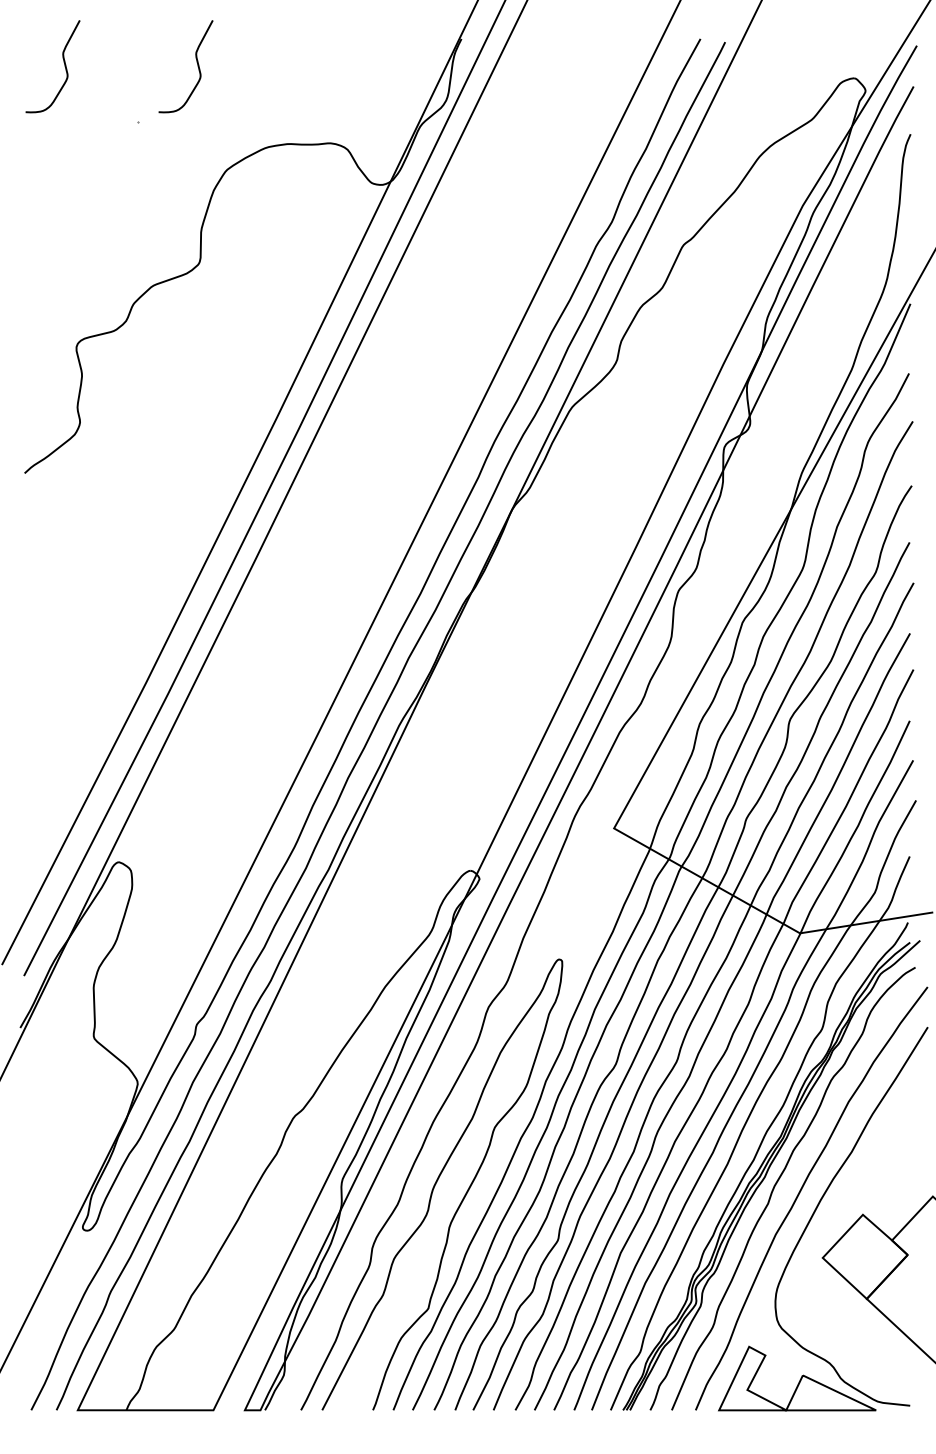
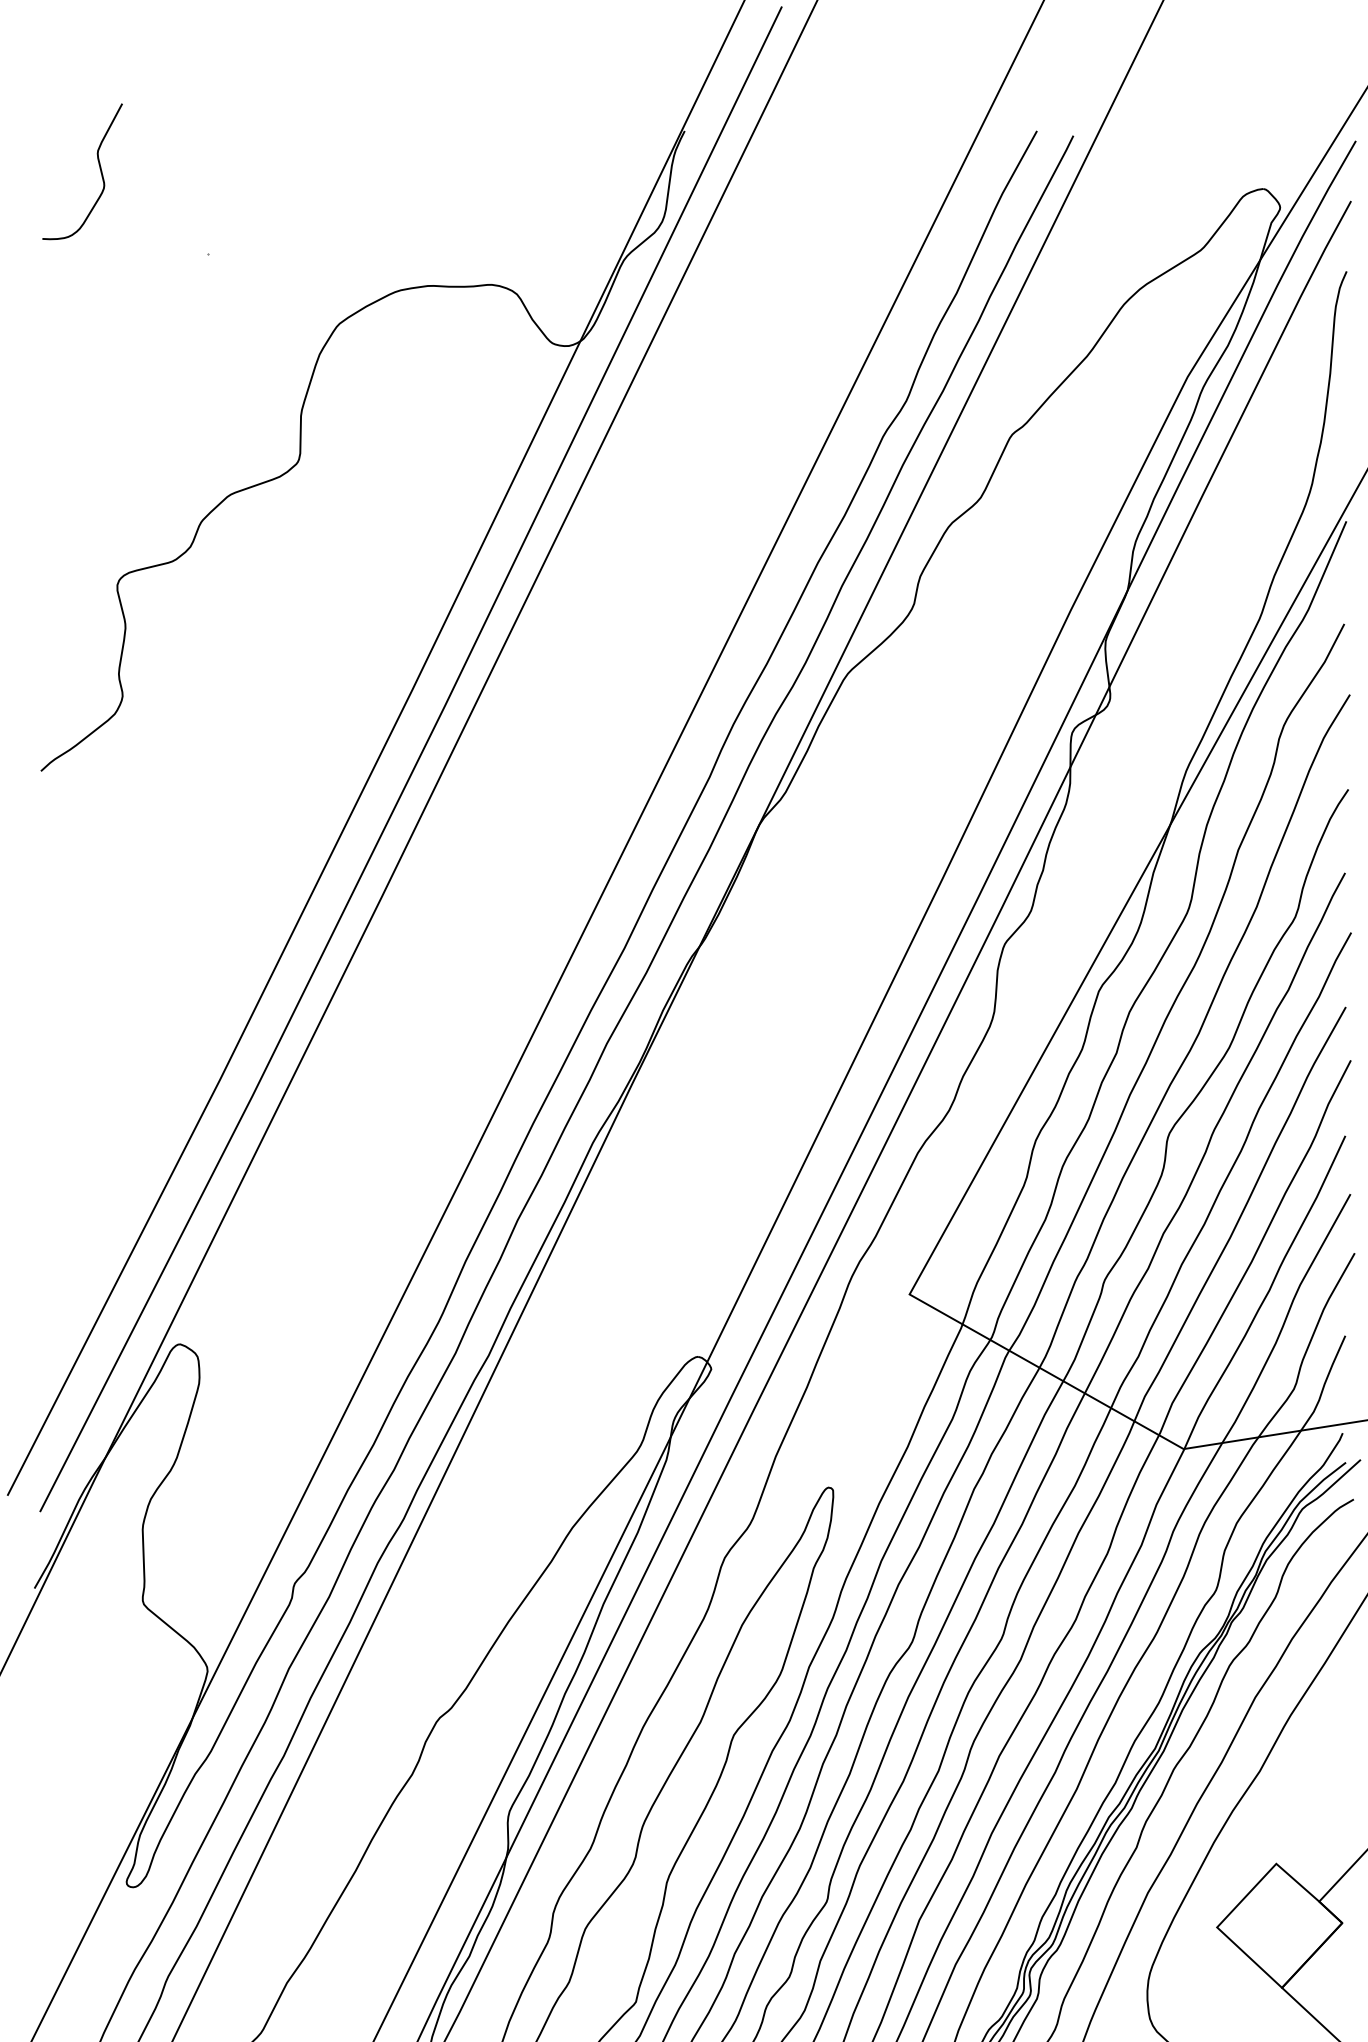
curve: (196, 62) -> (294, 165), removed

